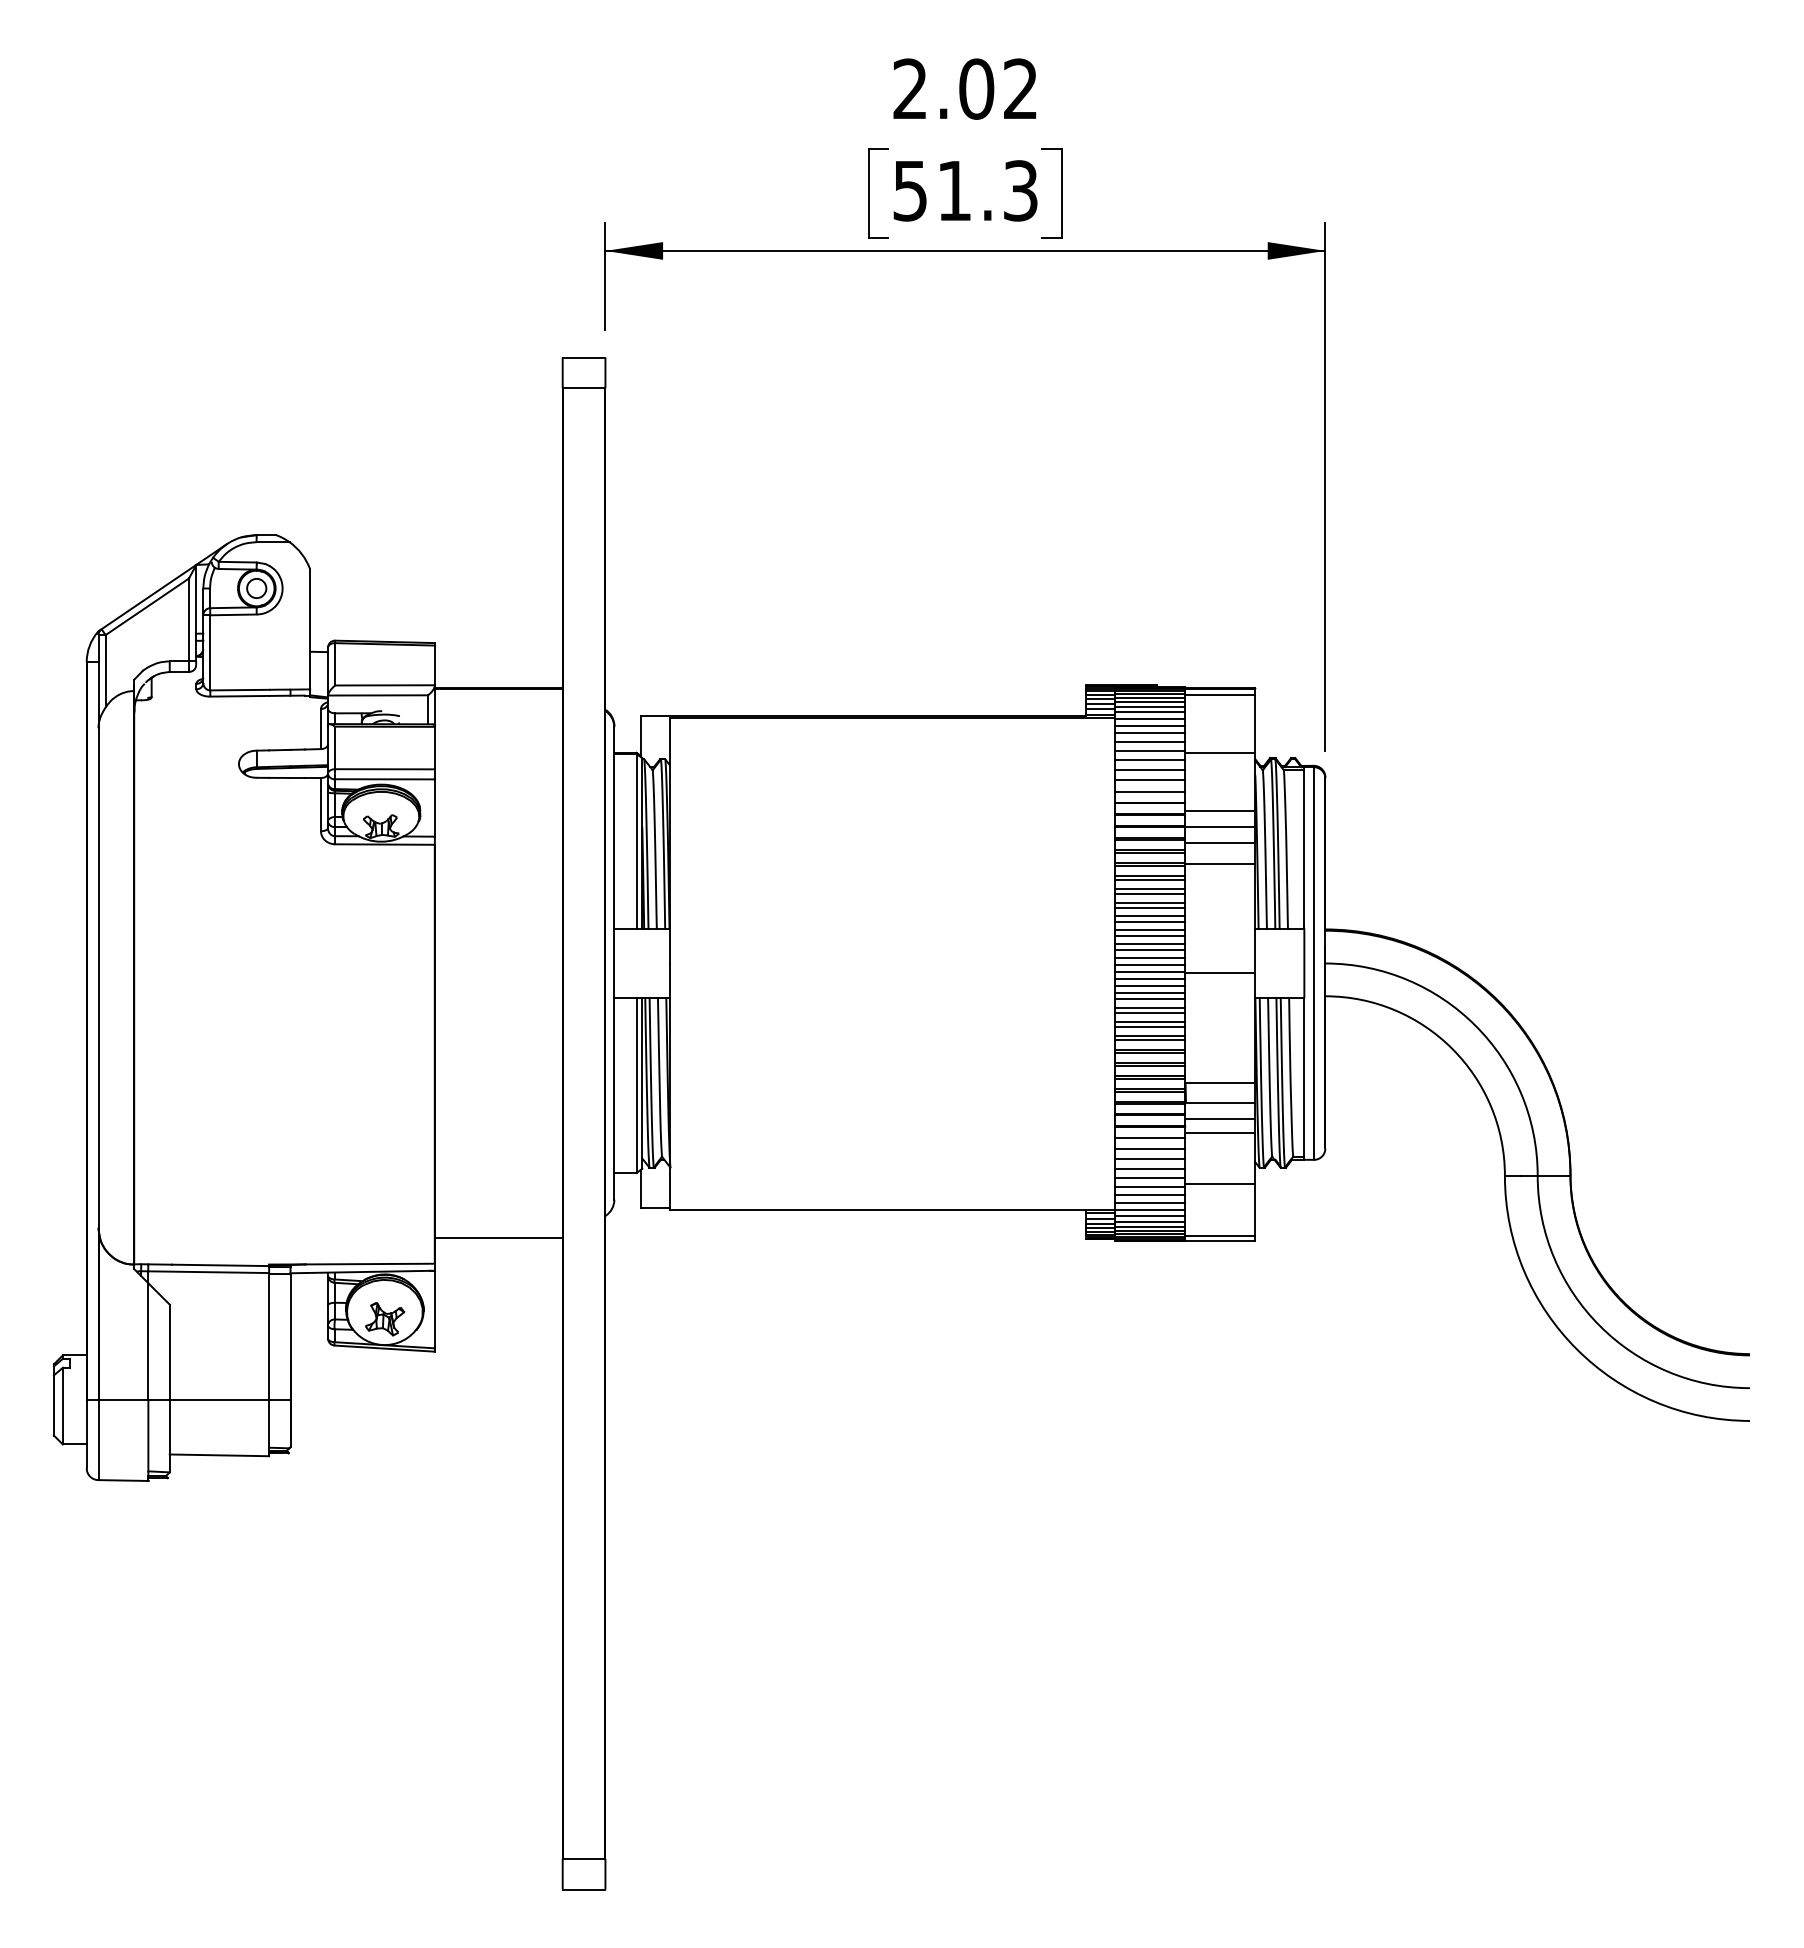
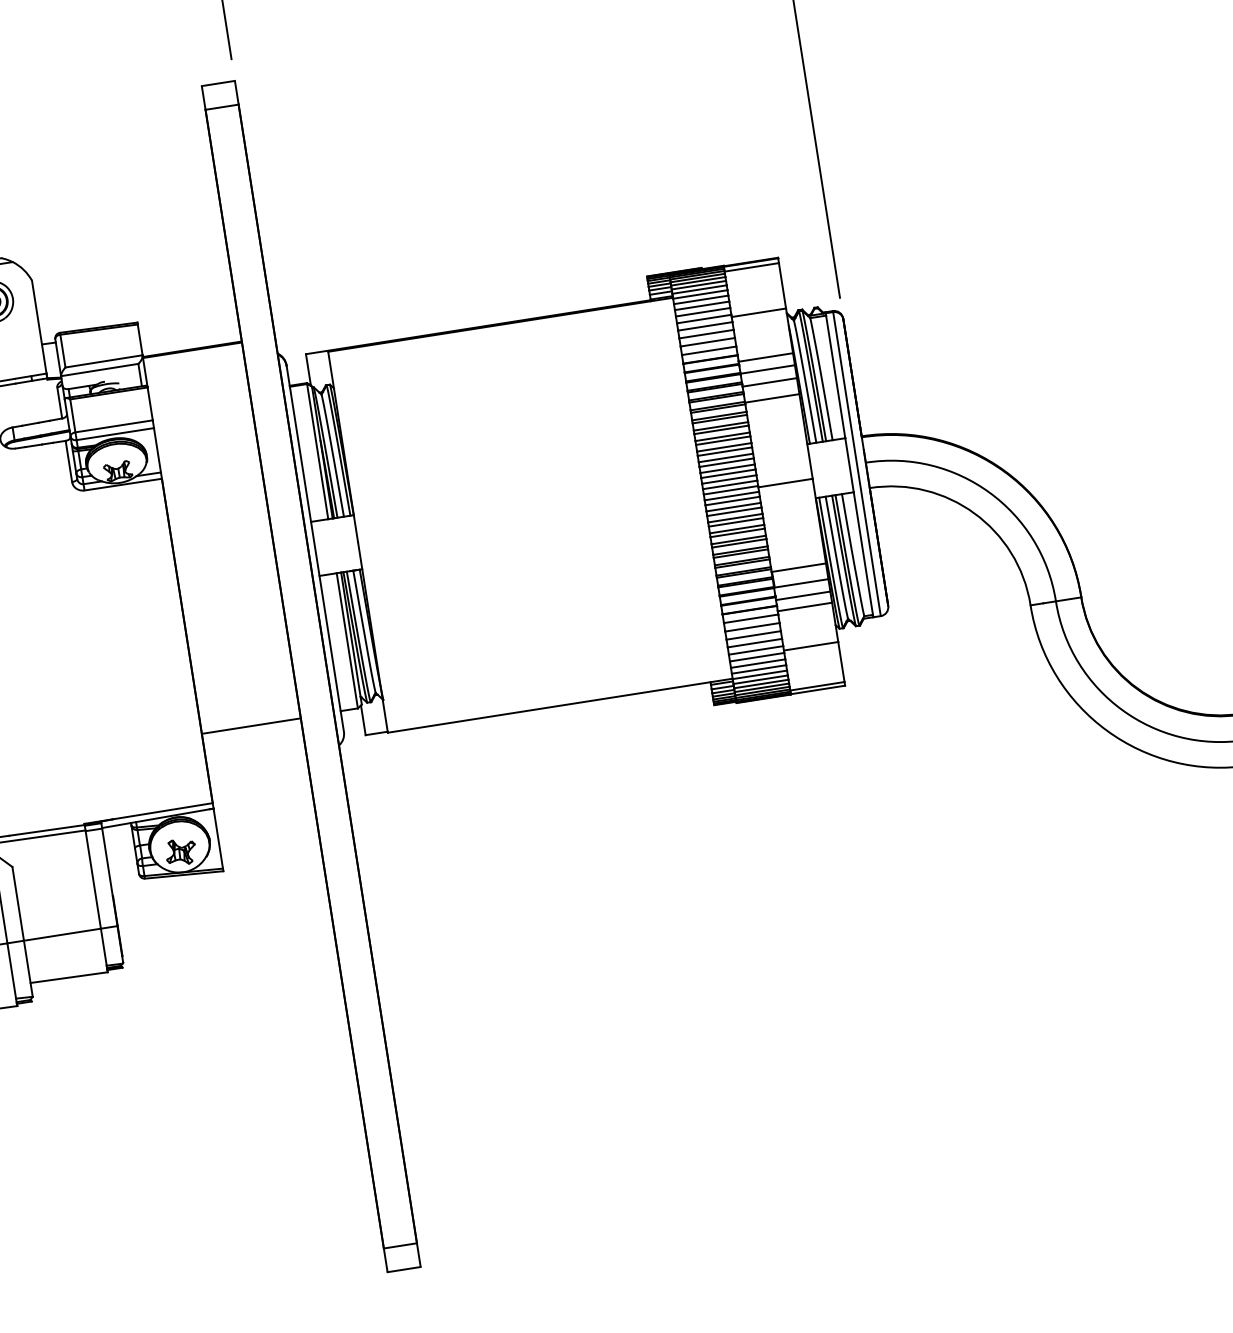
line: (498, 1238) -> (251, 726), moved

